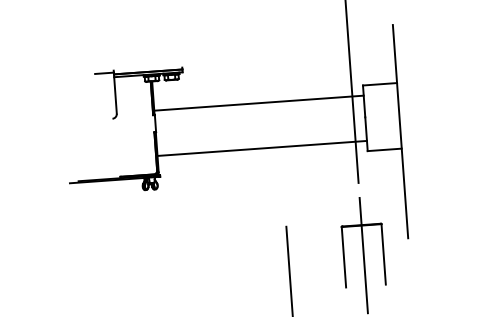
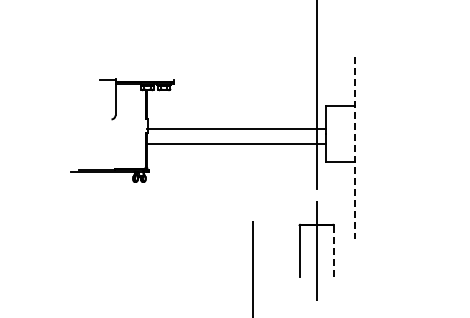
line: (258, 103) -> (236, 144), moved
line: (400, 131) -> (355, 147), solid -> dashed
line: (261, 148) -> (236, 128), moved
line: (383, 254) -> (333, 251), solid -> dashed

